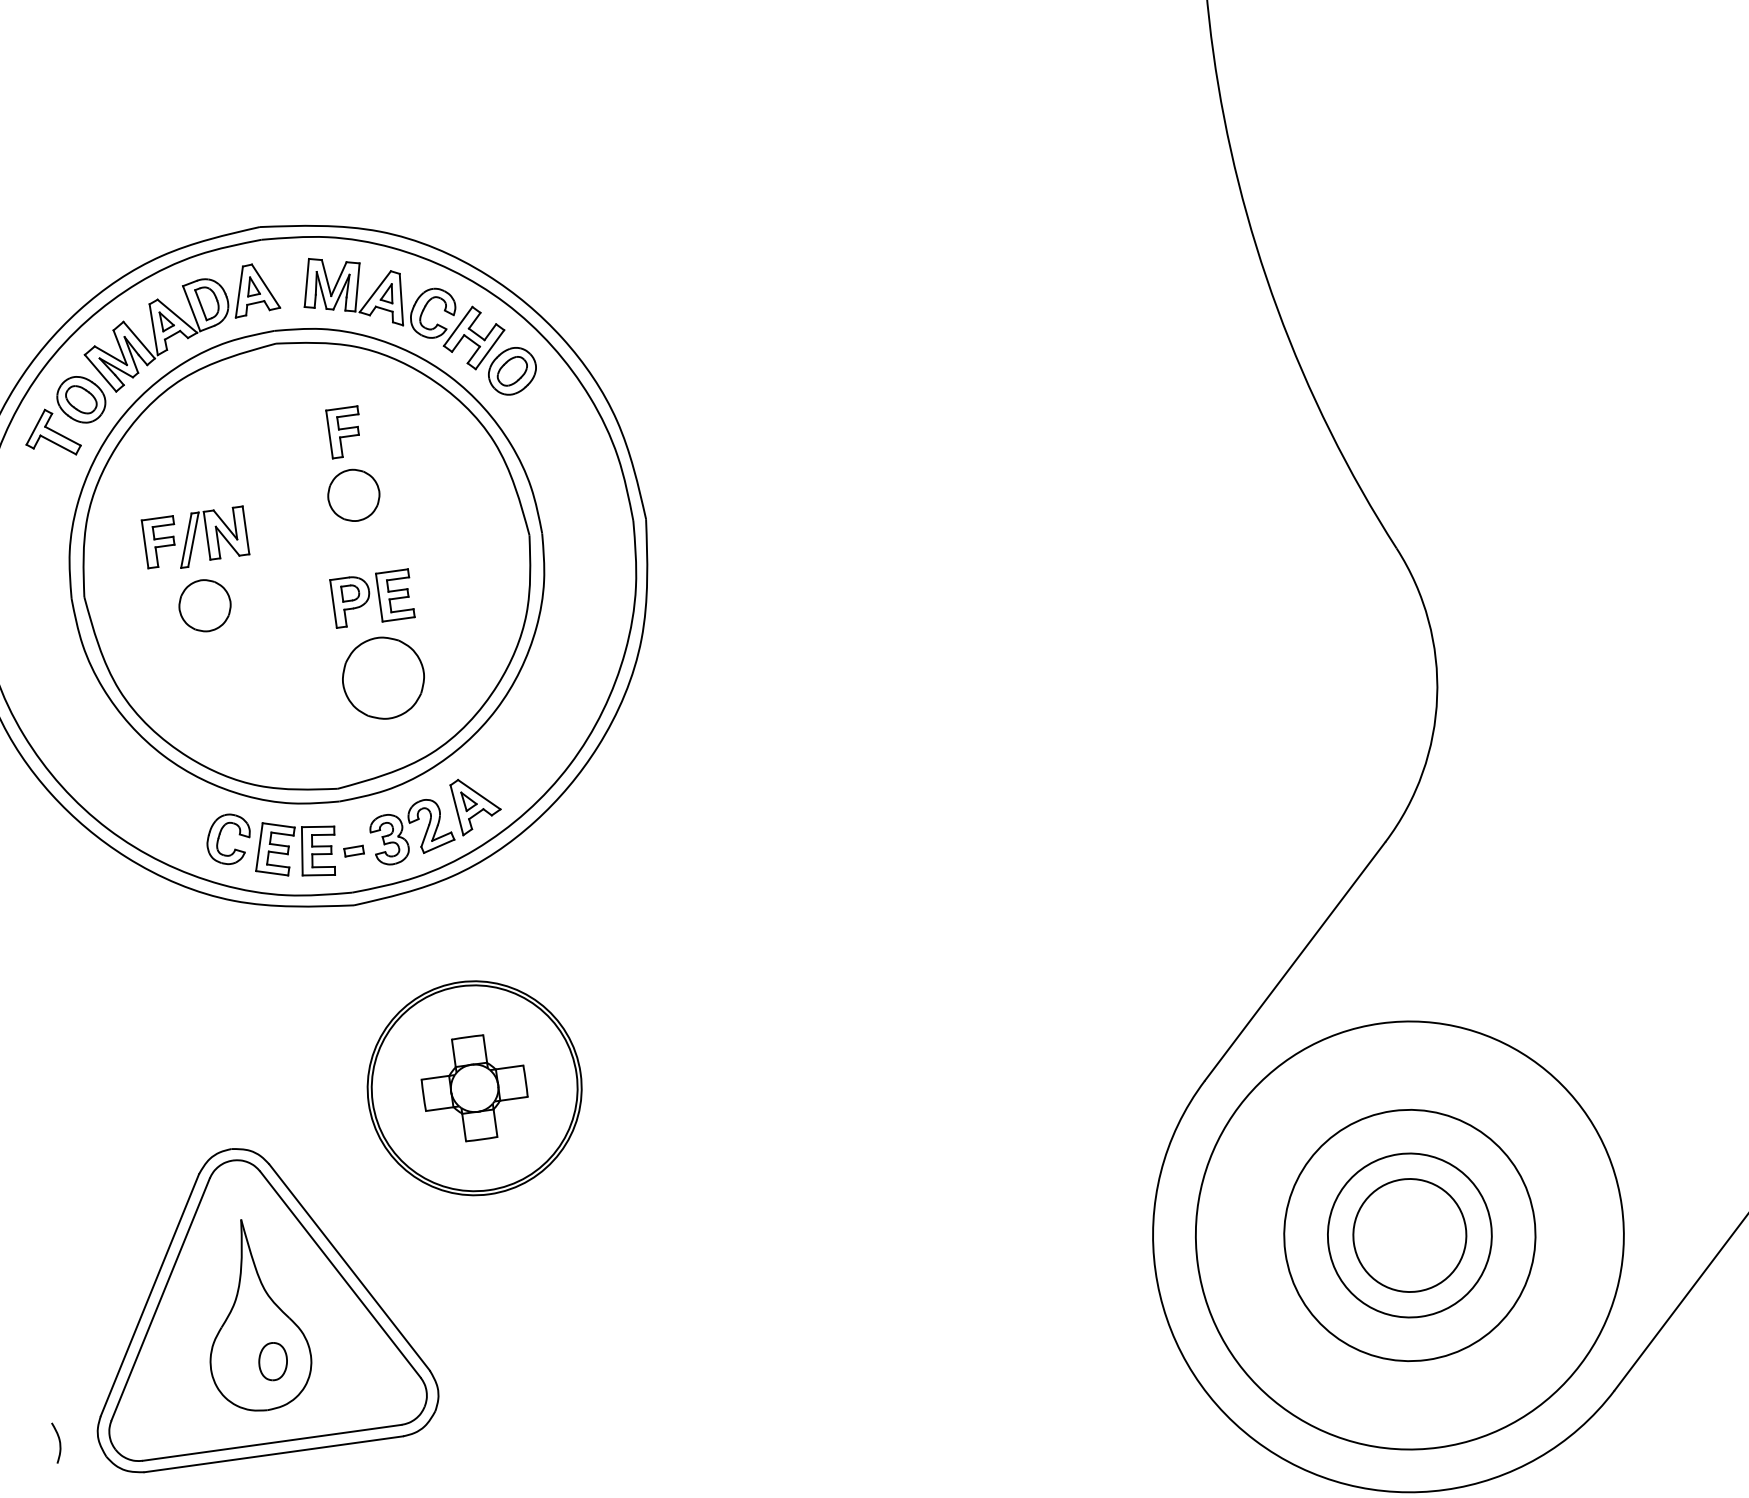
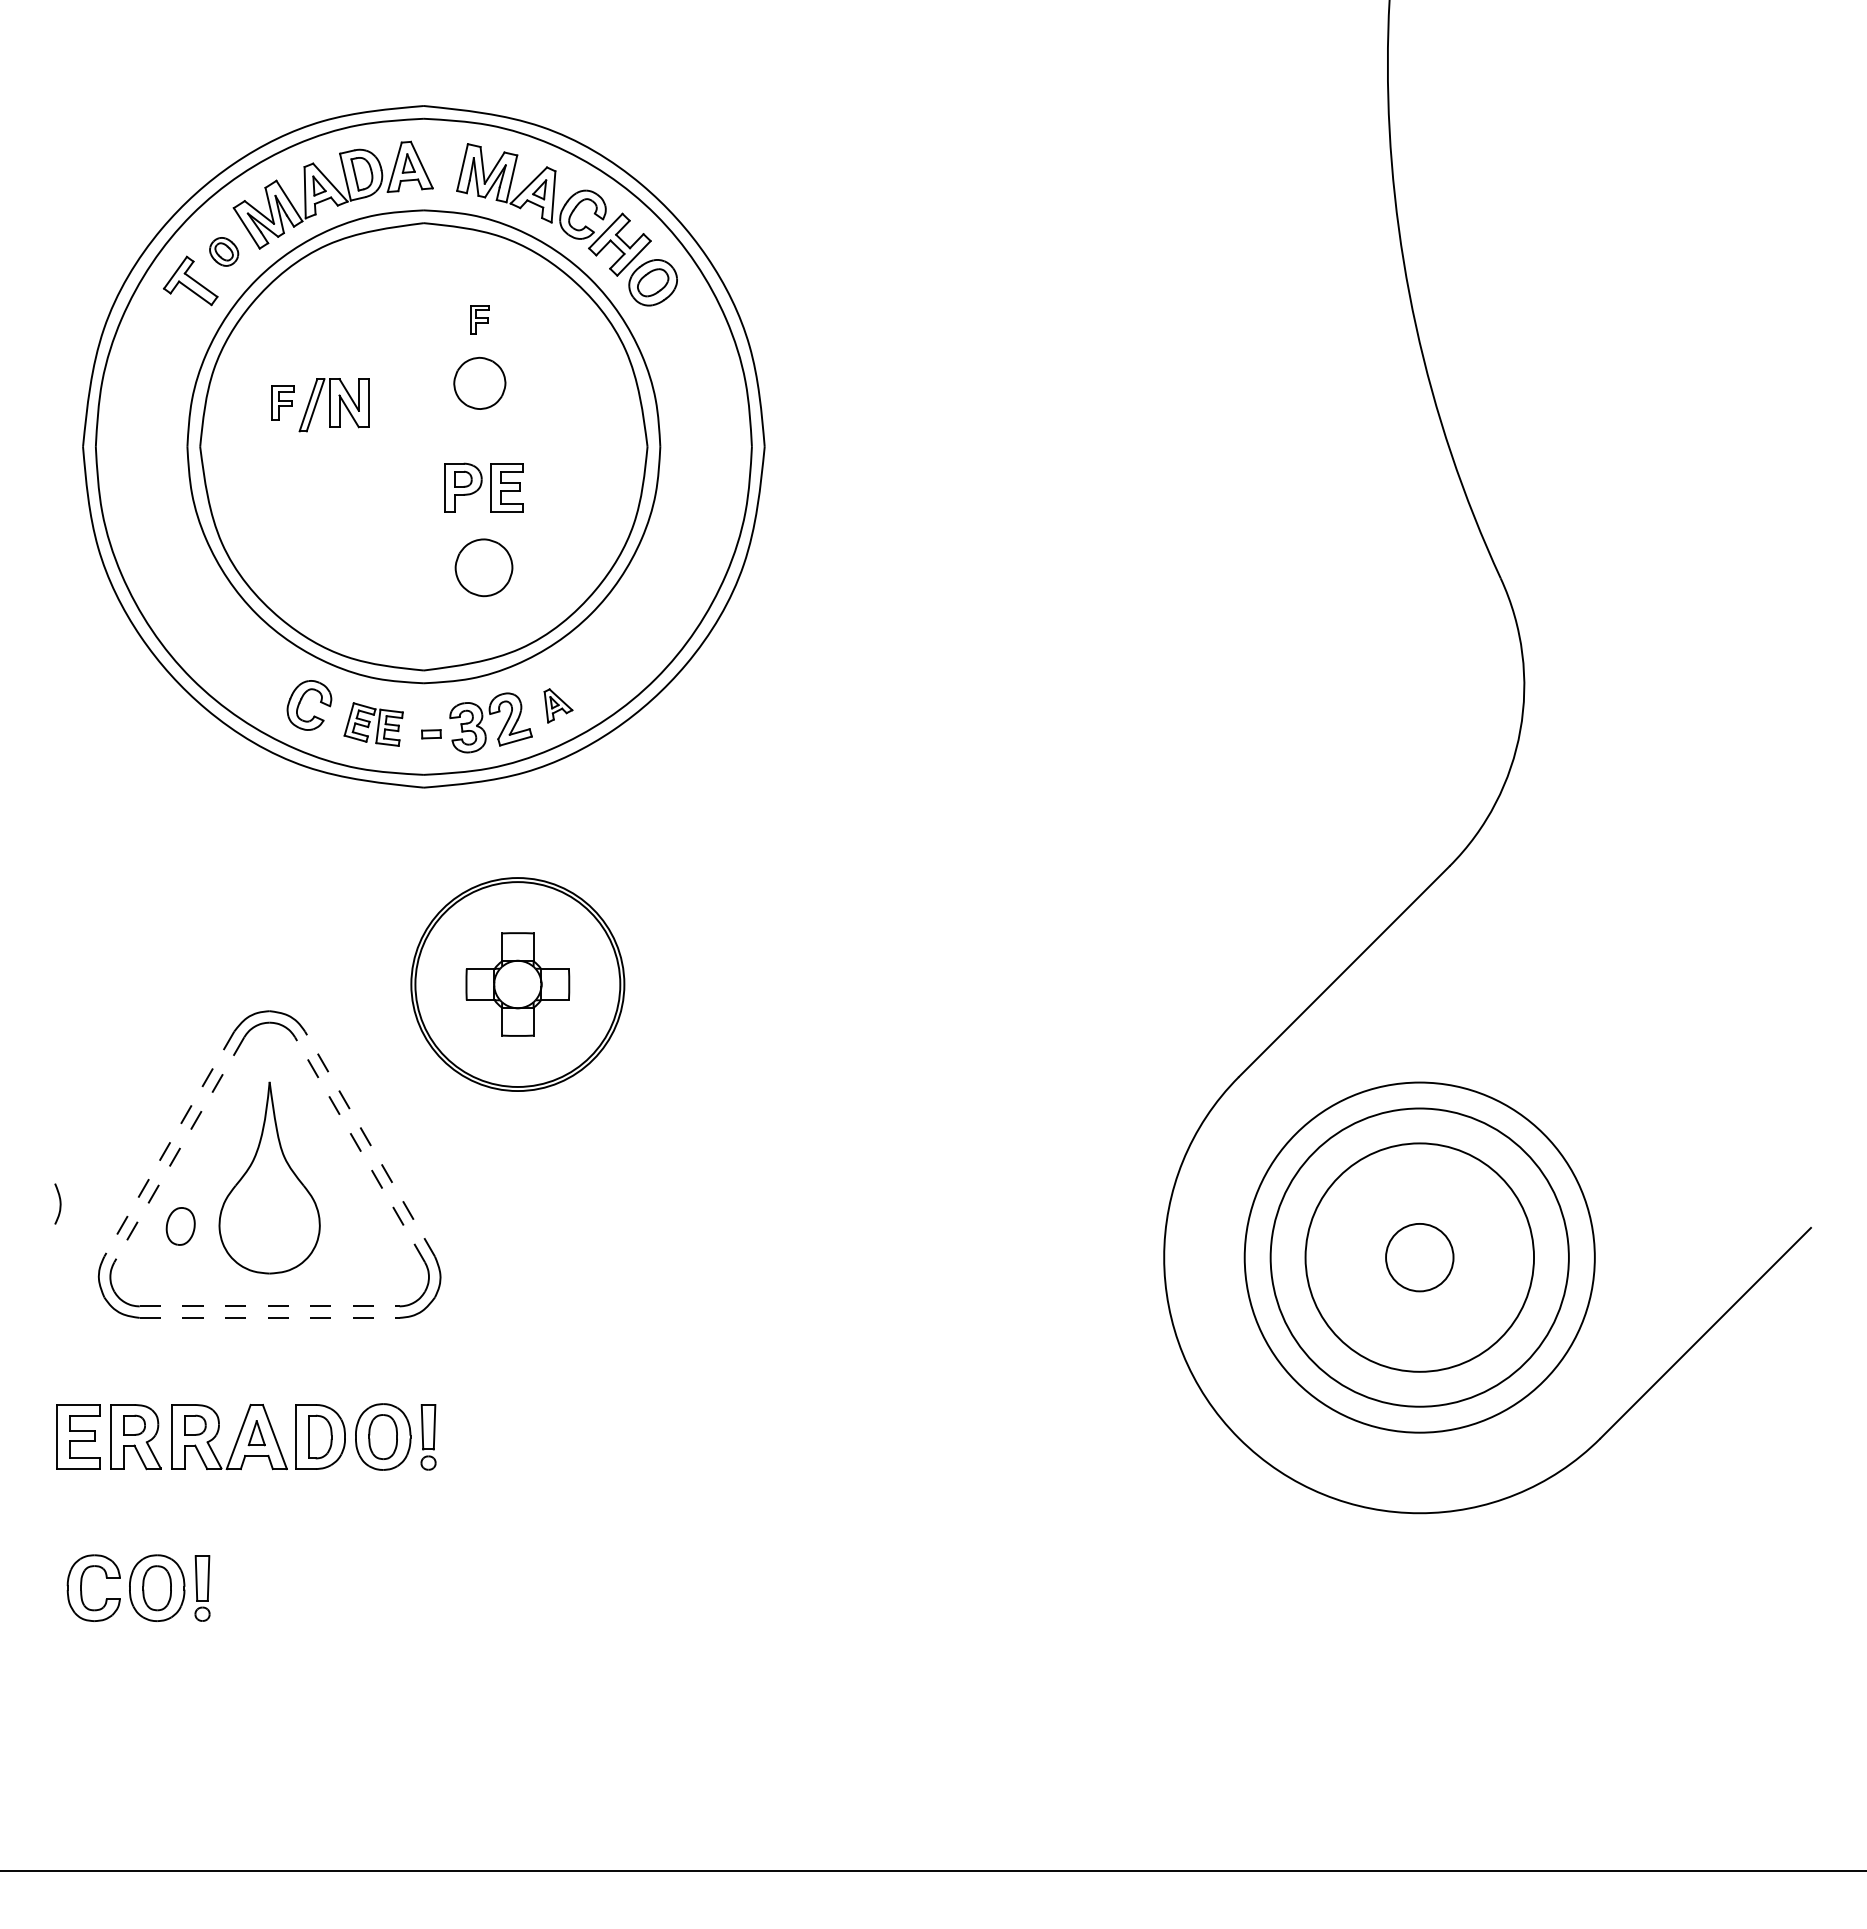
part: (80, 399) -> (223, 251), size x0.6
part: (344, 431) -> (479, 319), size x0.6
part: (160, 541) -> (282, 402), size x0.7
part: (204, 605) -> (317, 471), removed
part: (382, 678) -> (483, 567), size x0.7
part: (476, 805) -> (558, 705), size x0.6
part: (295, 849) -> (373, 724), size x0.7
circle: (1409, 1235) -> (1419, 1257), size x0.6
circle: (1409, 1235) -> (1419, 1257), size x0.7
circle: (1409, 1235) -> (1419, 1257), size x1.4
circle: (1409, 1235) -> (1419, 1257), size x1.4
line: (350, 1267) -> (370, 1144), solid -> dashed
line: (340, 1274) -> (360, 1149), solid -> dashed
line: (150, 1295) -> (169, 1144), solid -> dashed
line: (160, 1299) -> (179, 1149), solid -> dashed
part: (272, 1361) -> (180, 1226), moved
curve: (58, 1442) -> (59, 1203), moved
line: (272, 1442) -> (269, 1306), solid -> dashed
line: (273, 1453) -> (269, 1317), solid -> dashed

